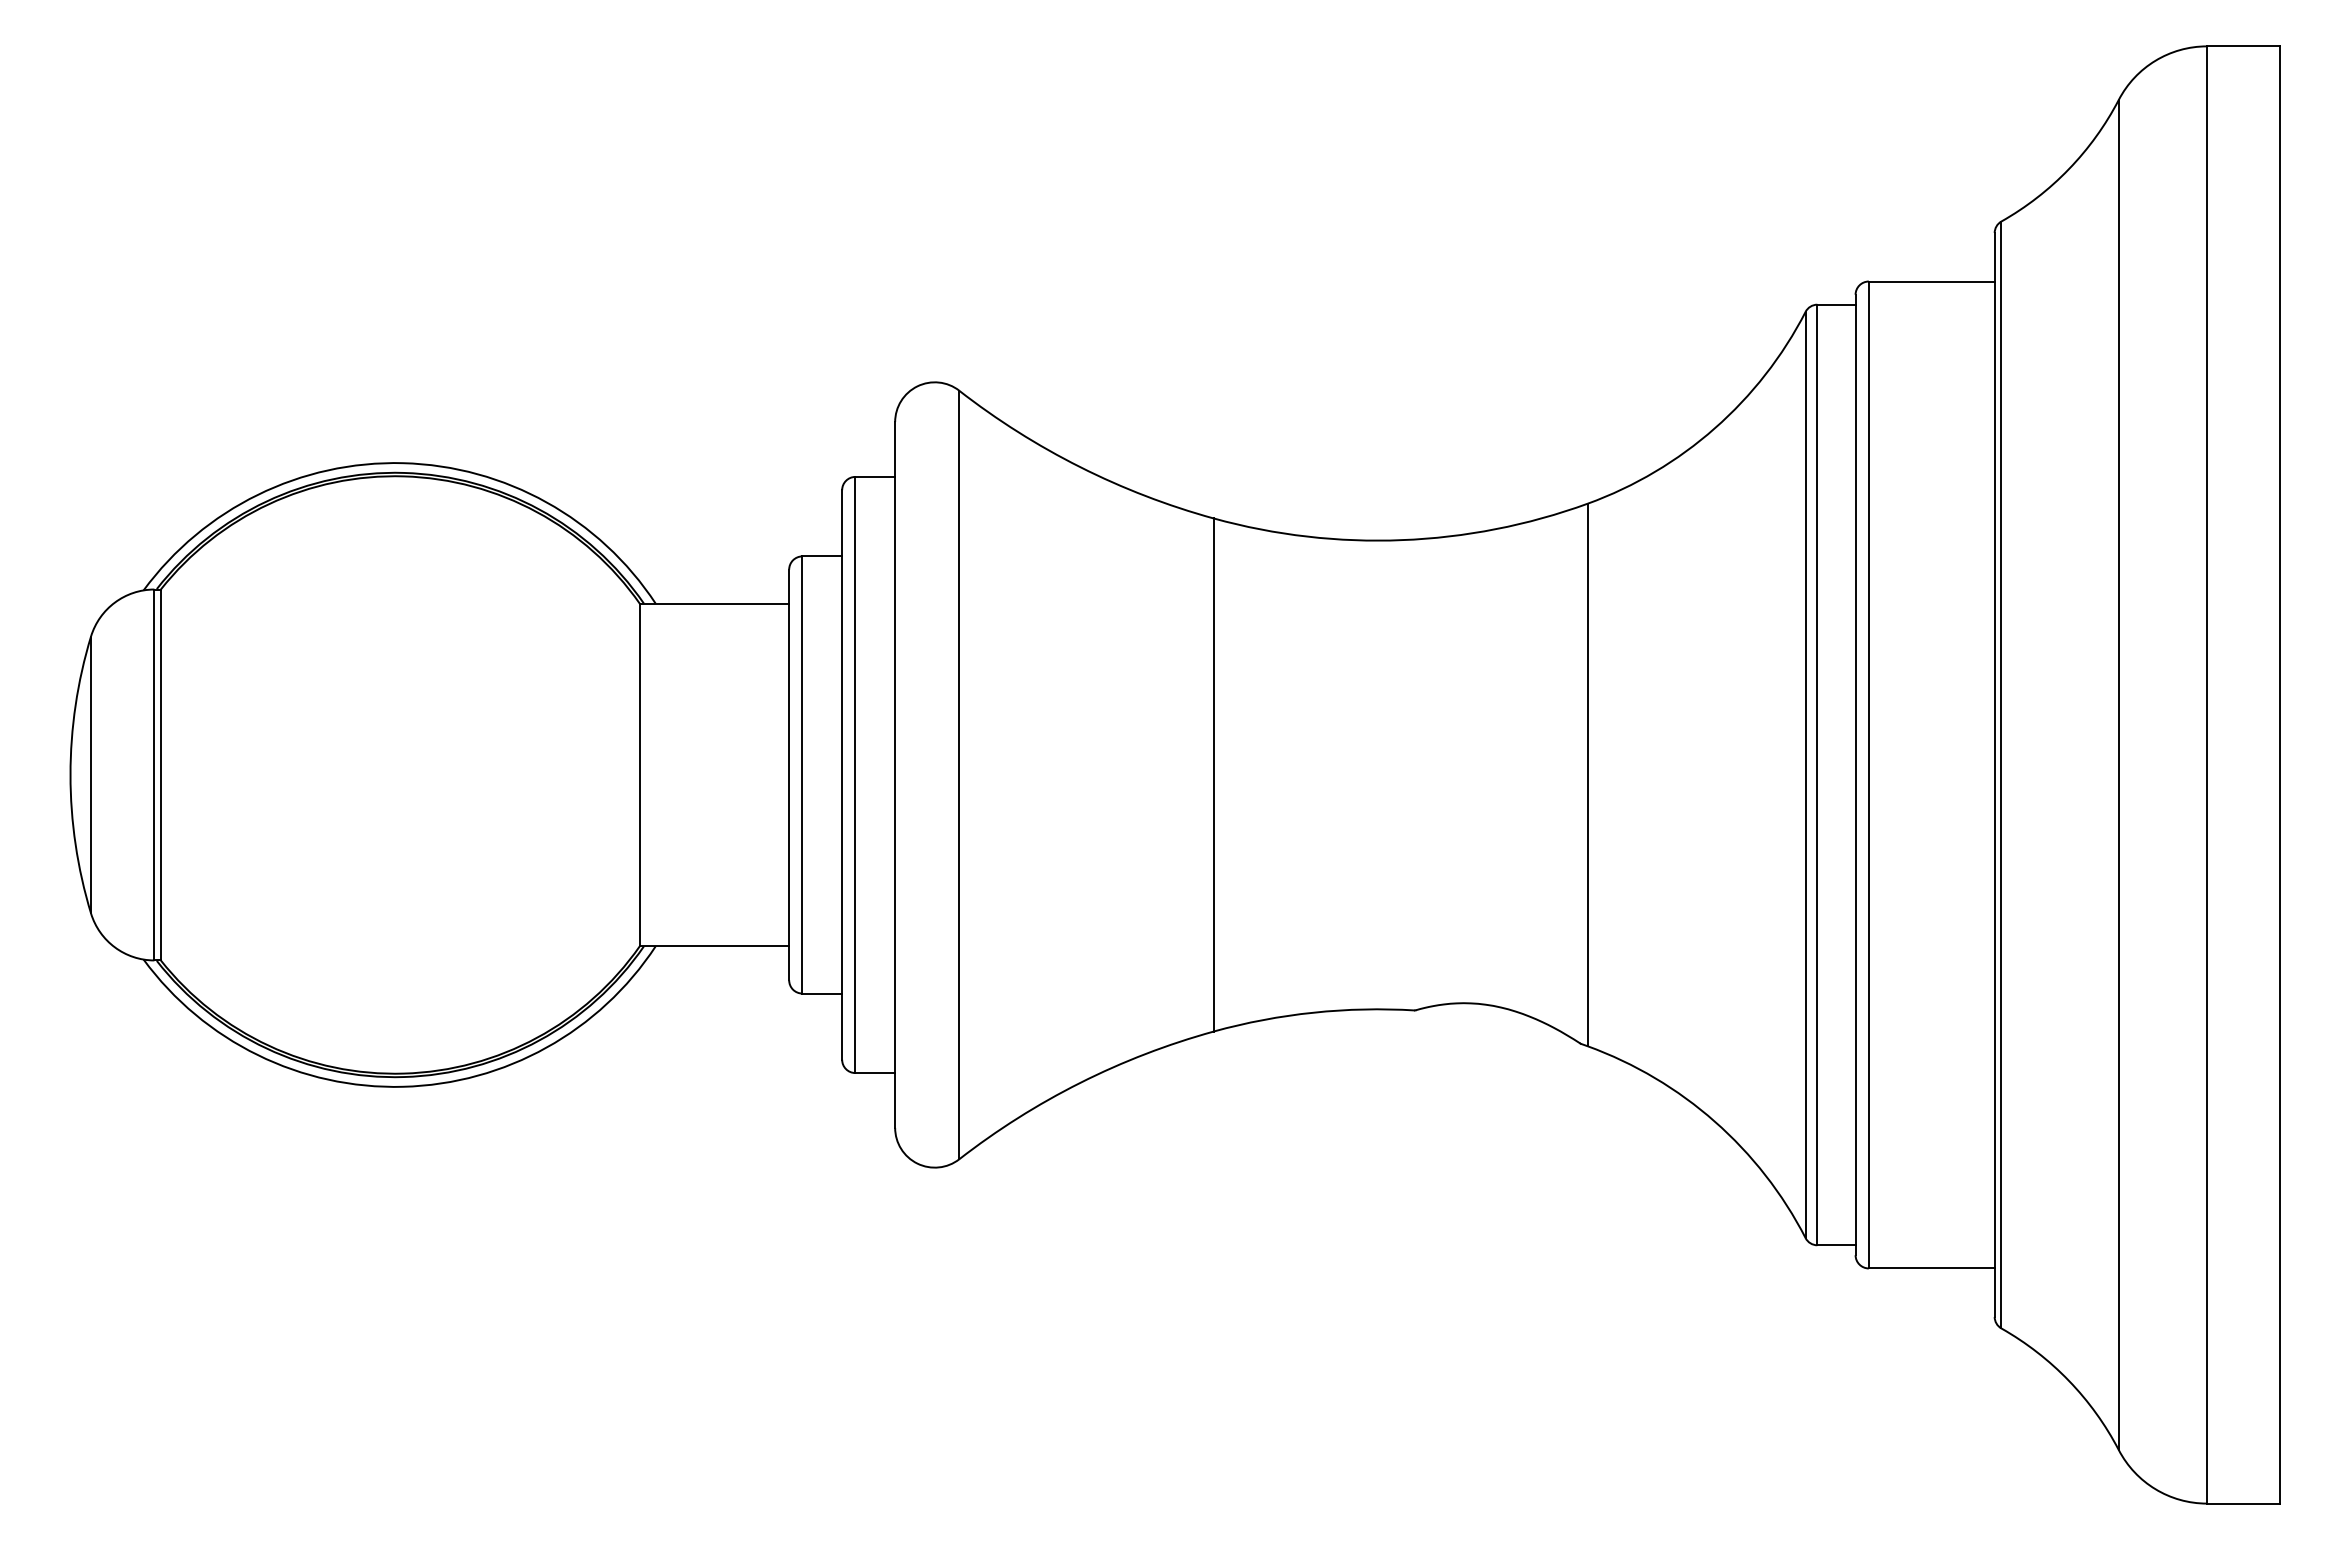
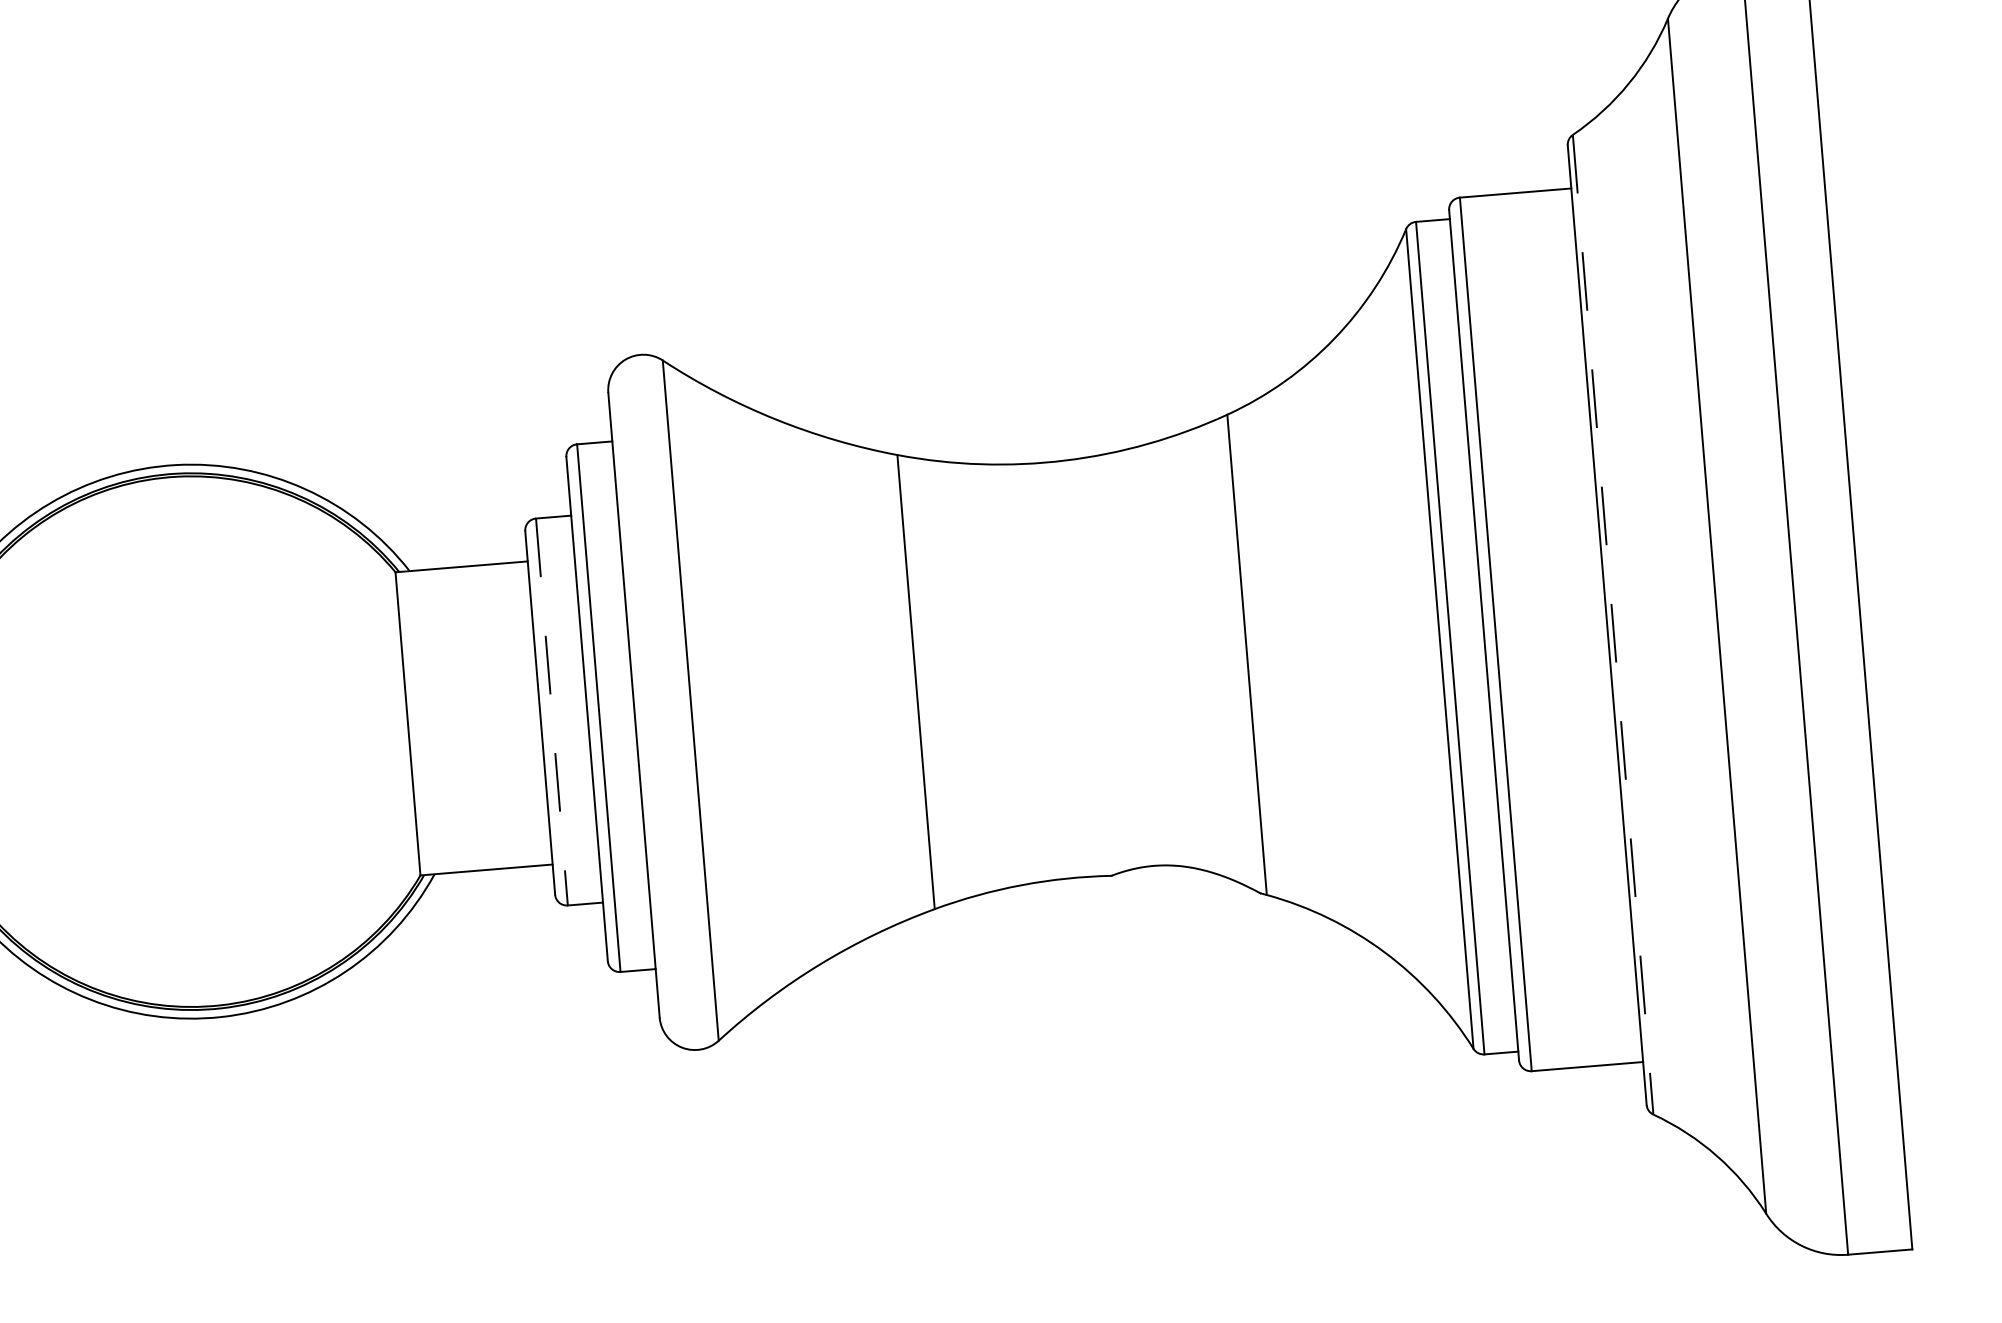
line: (802, 774) -> (551, 711), solid -> dashed
line: (2001, 775) -> (1613, 625), solid -> dashed

